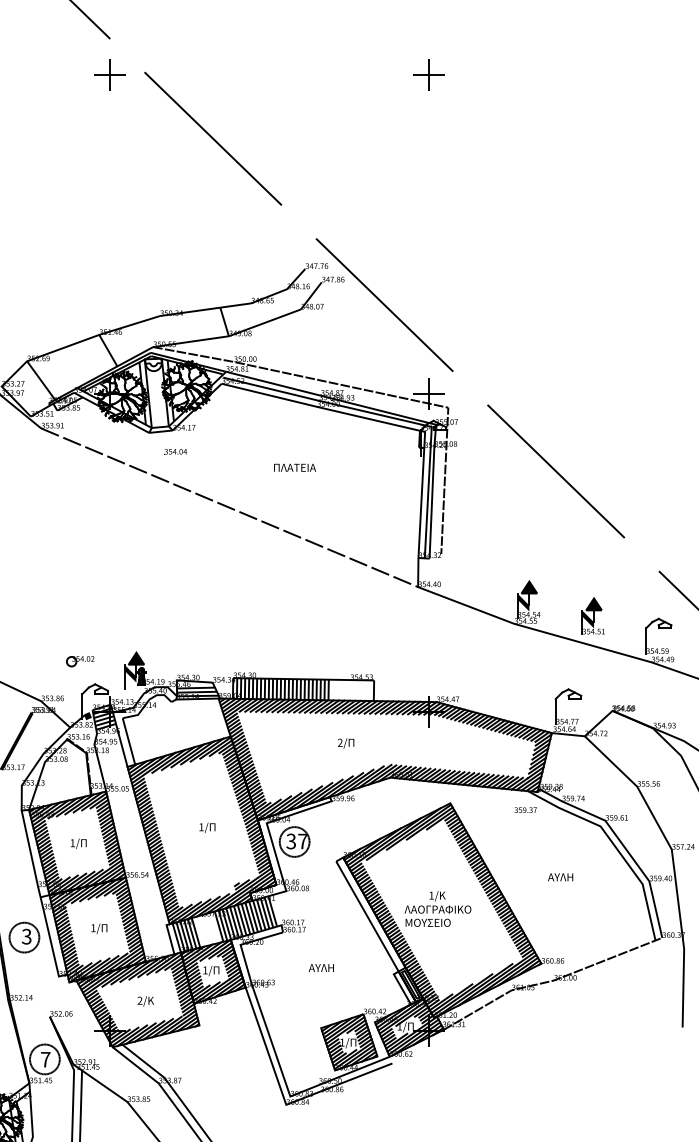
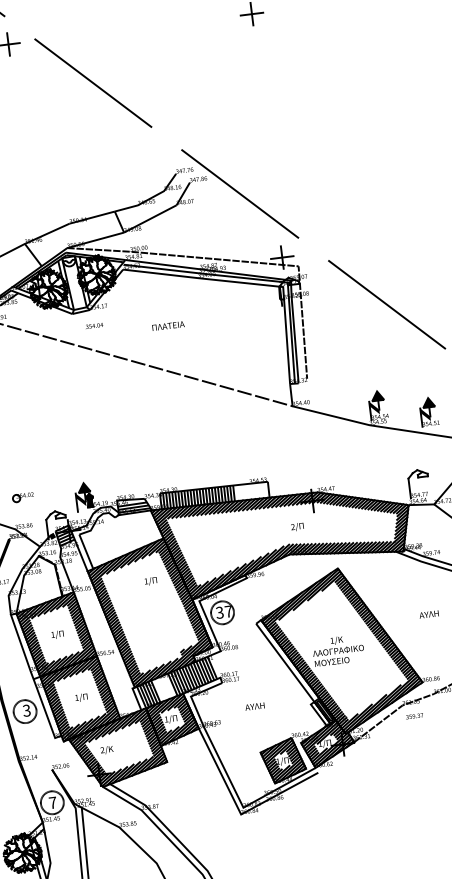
text: (295, 467) -> (168, 325), moved
part: (80, 661) -> (23, 497), moved
text: (345, 743) -> (297, 527), moved
text: (525, 809) -> (414, 715), moved
text: (207, 827) -> (150, 580), moved
text: (145, 1001) -> (106, 750), moved

